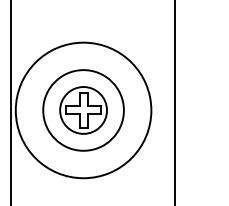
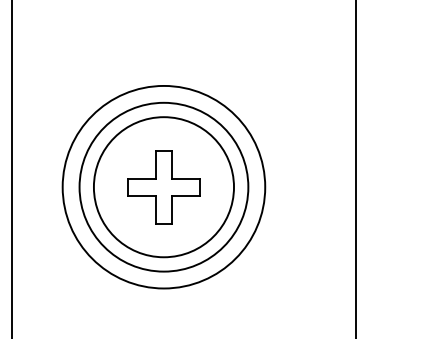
circle: (83, 109) -> (163, 185), size x1.43
circle: (83, 110) -> (163, 187), size x0.71

